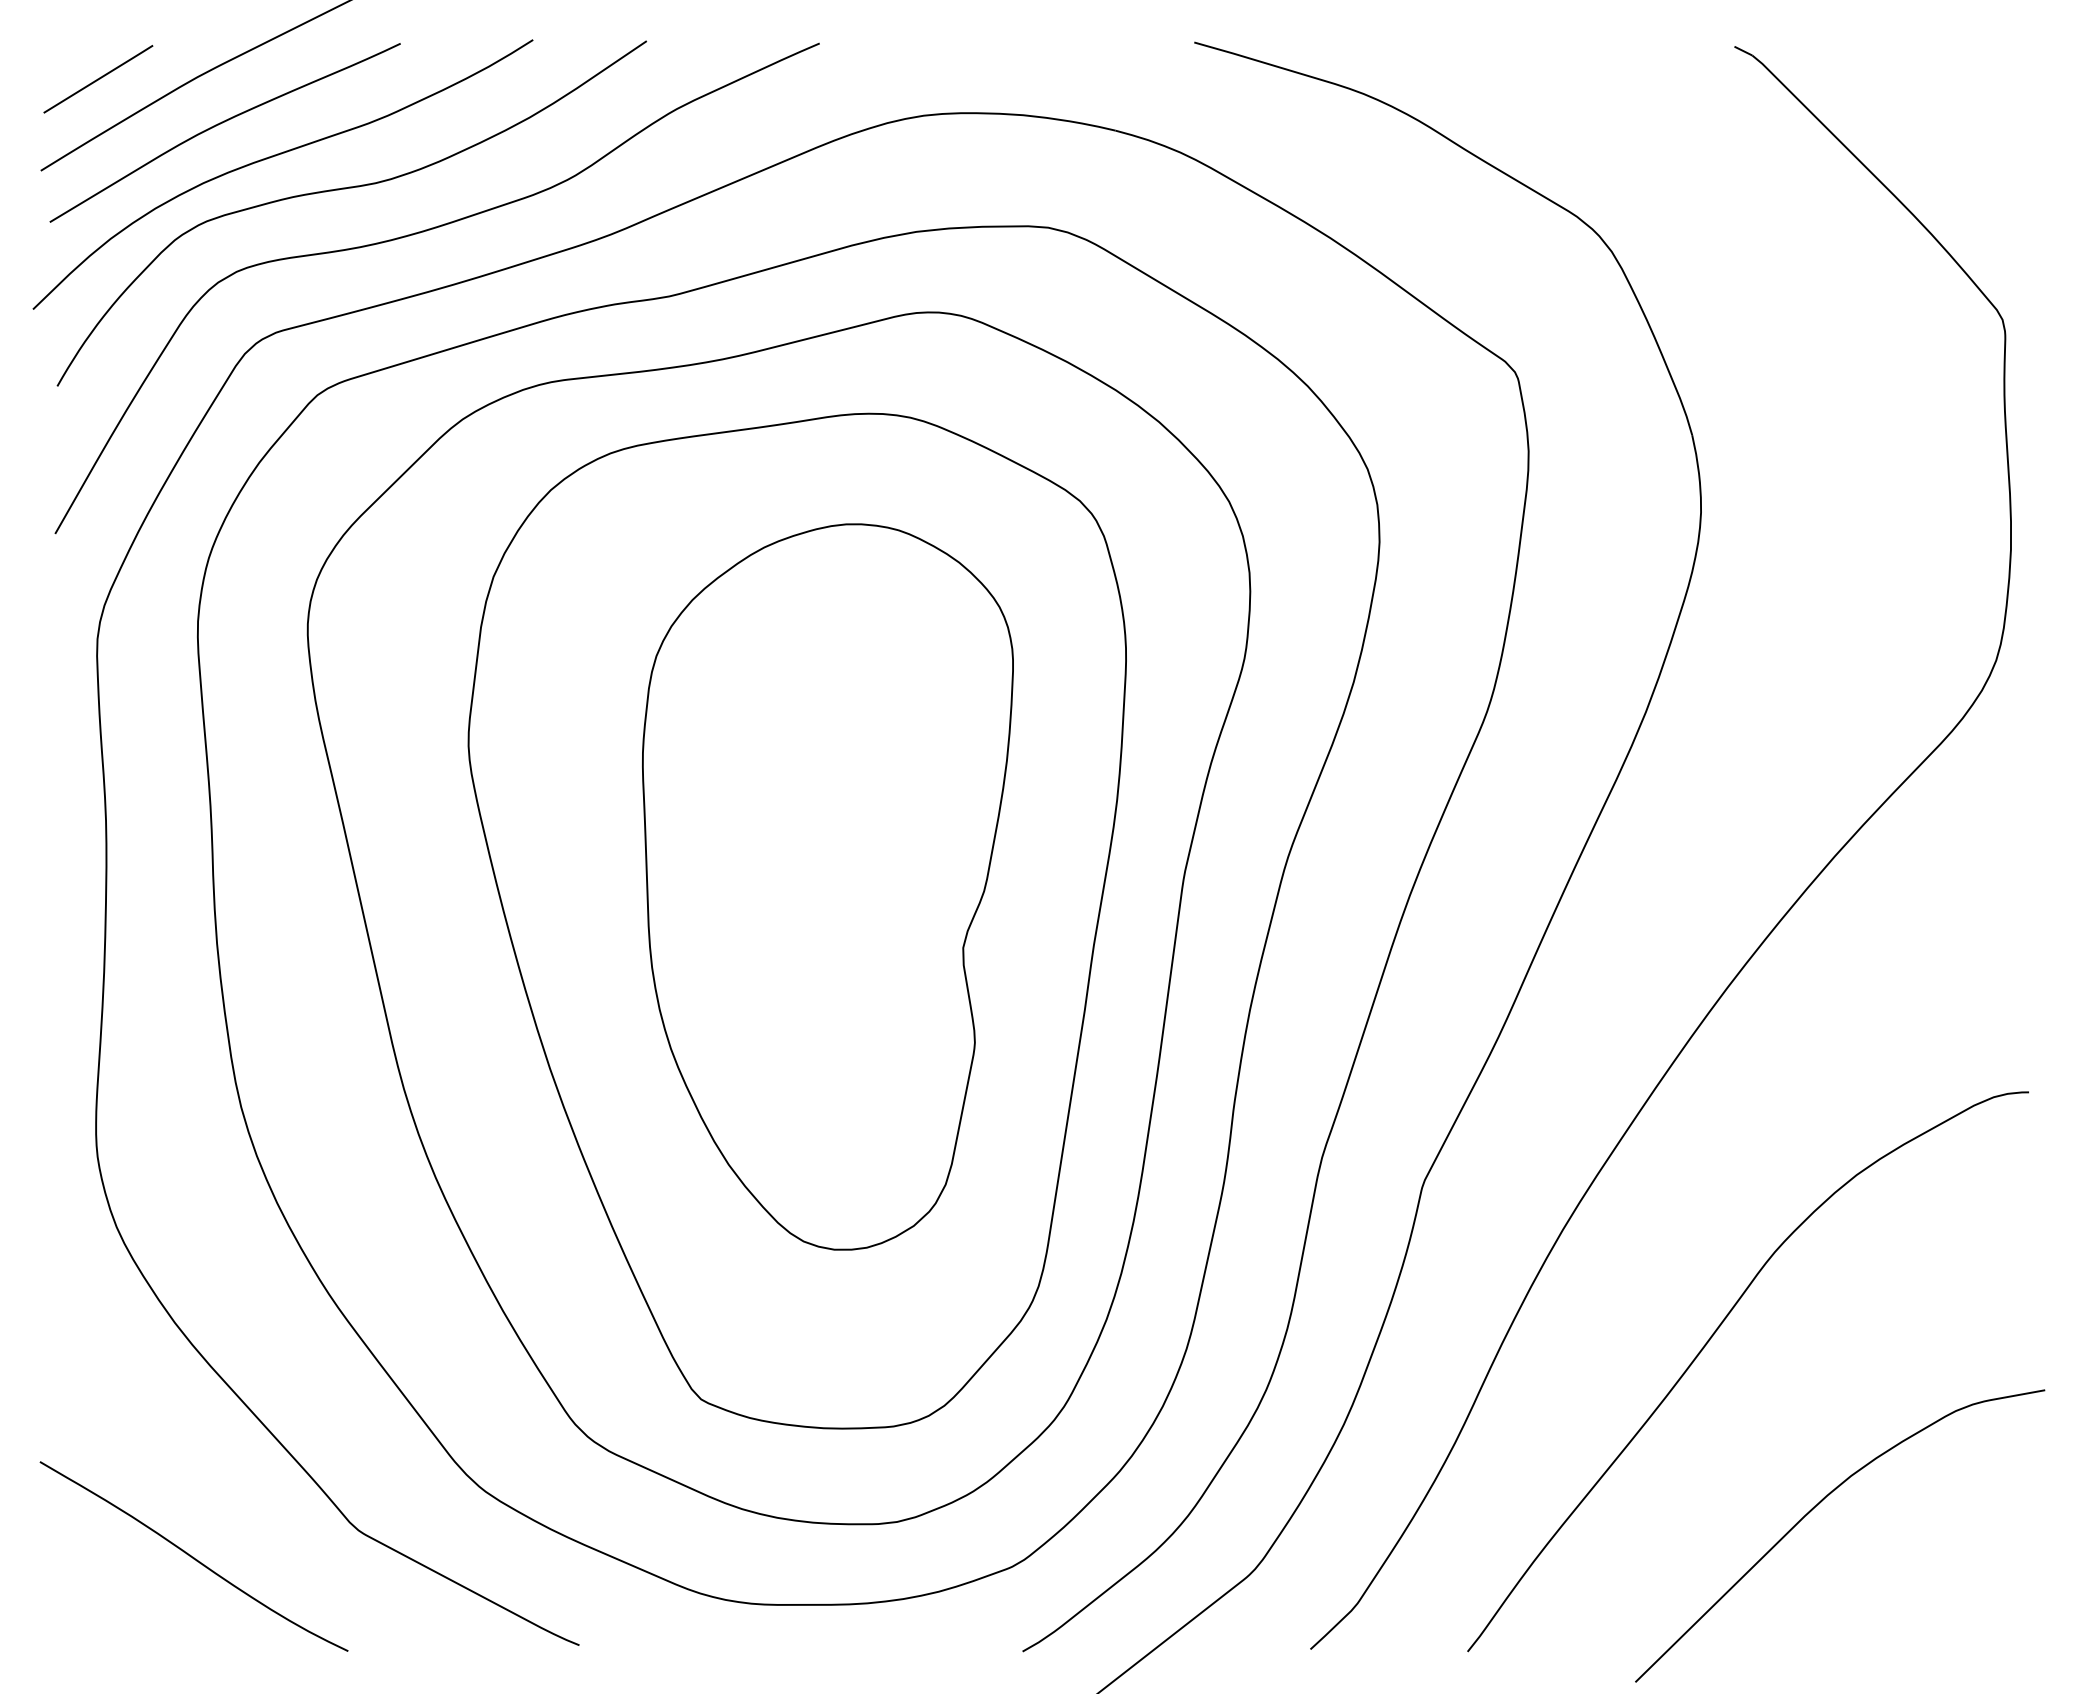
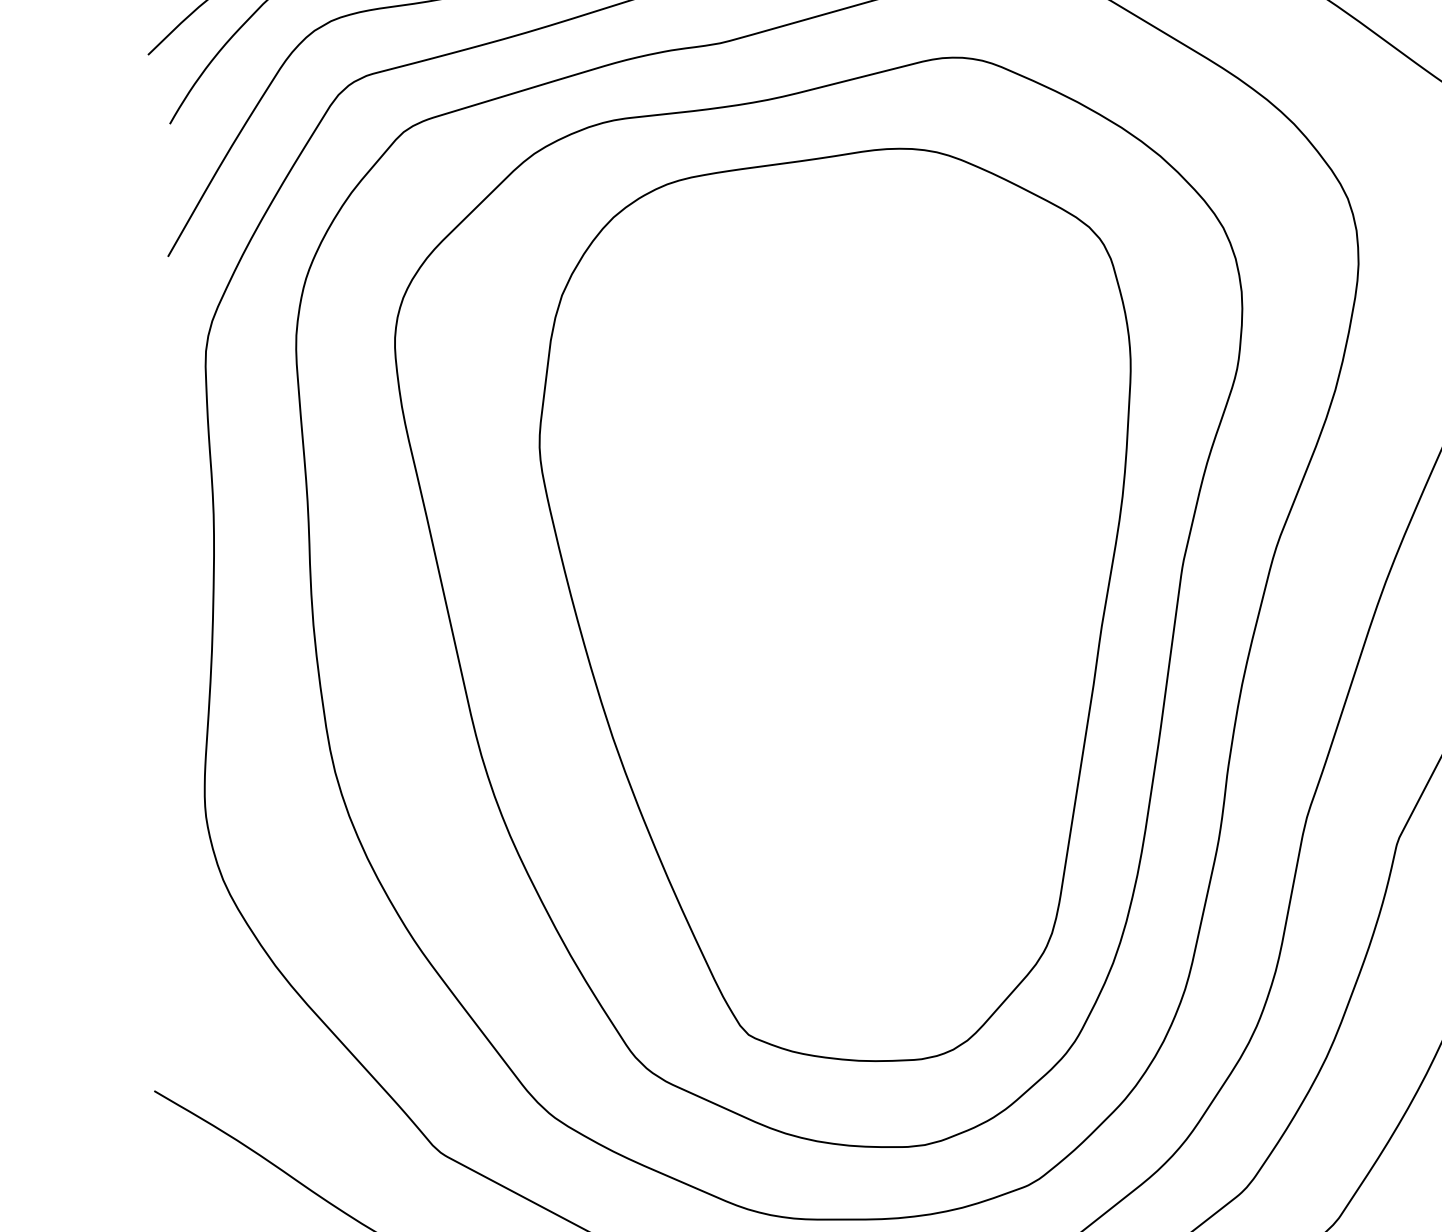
part: (827, 886) -> (862, 573), removed

